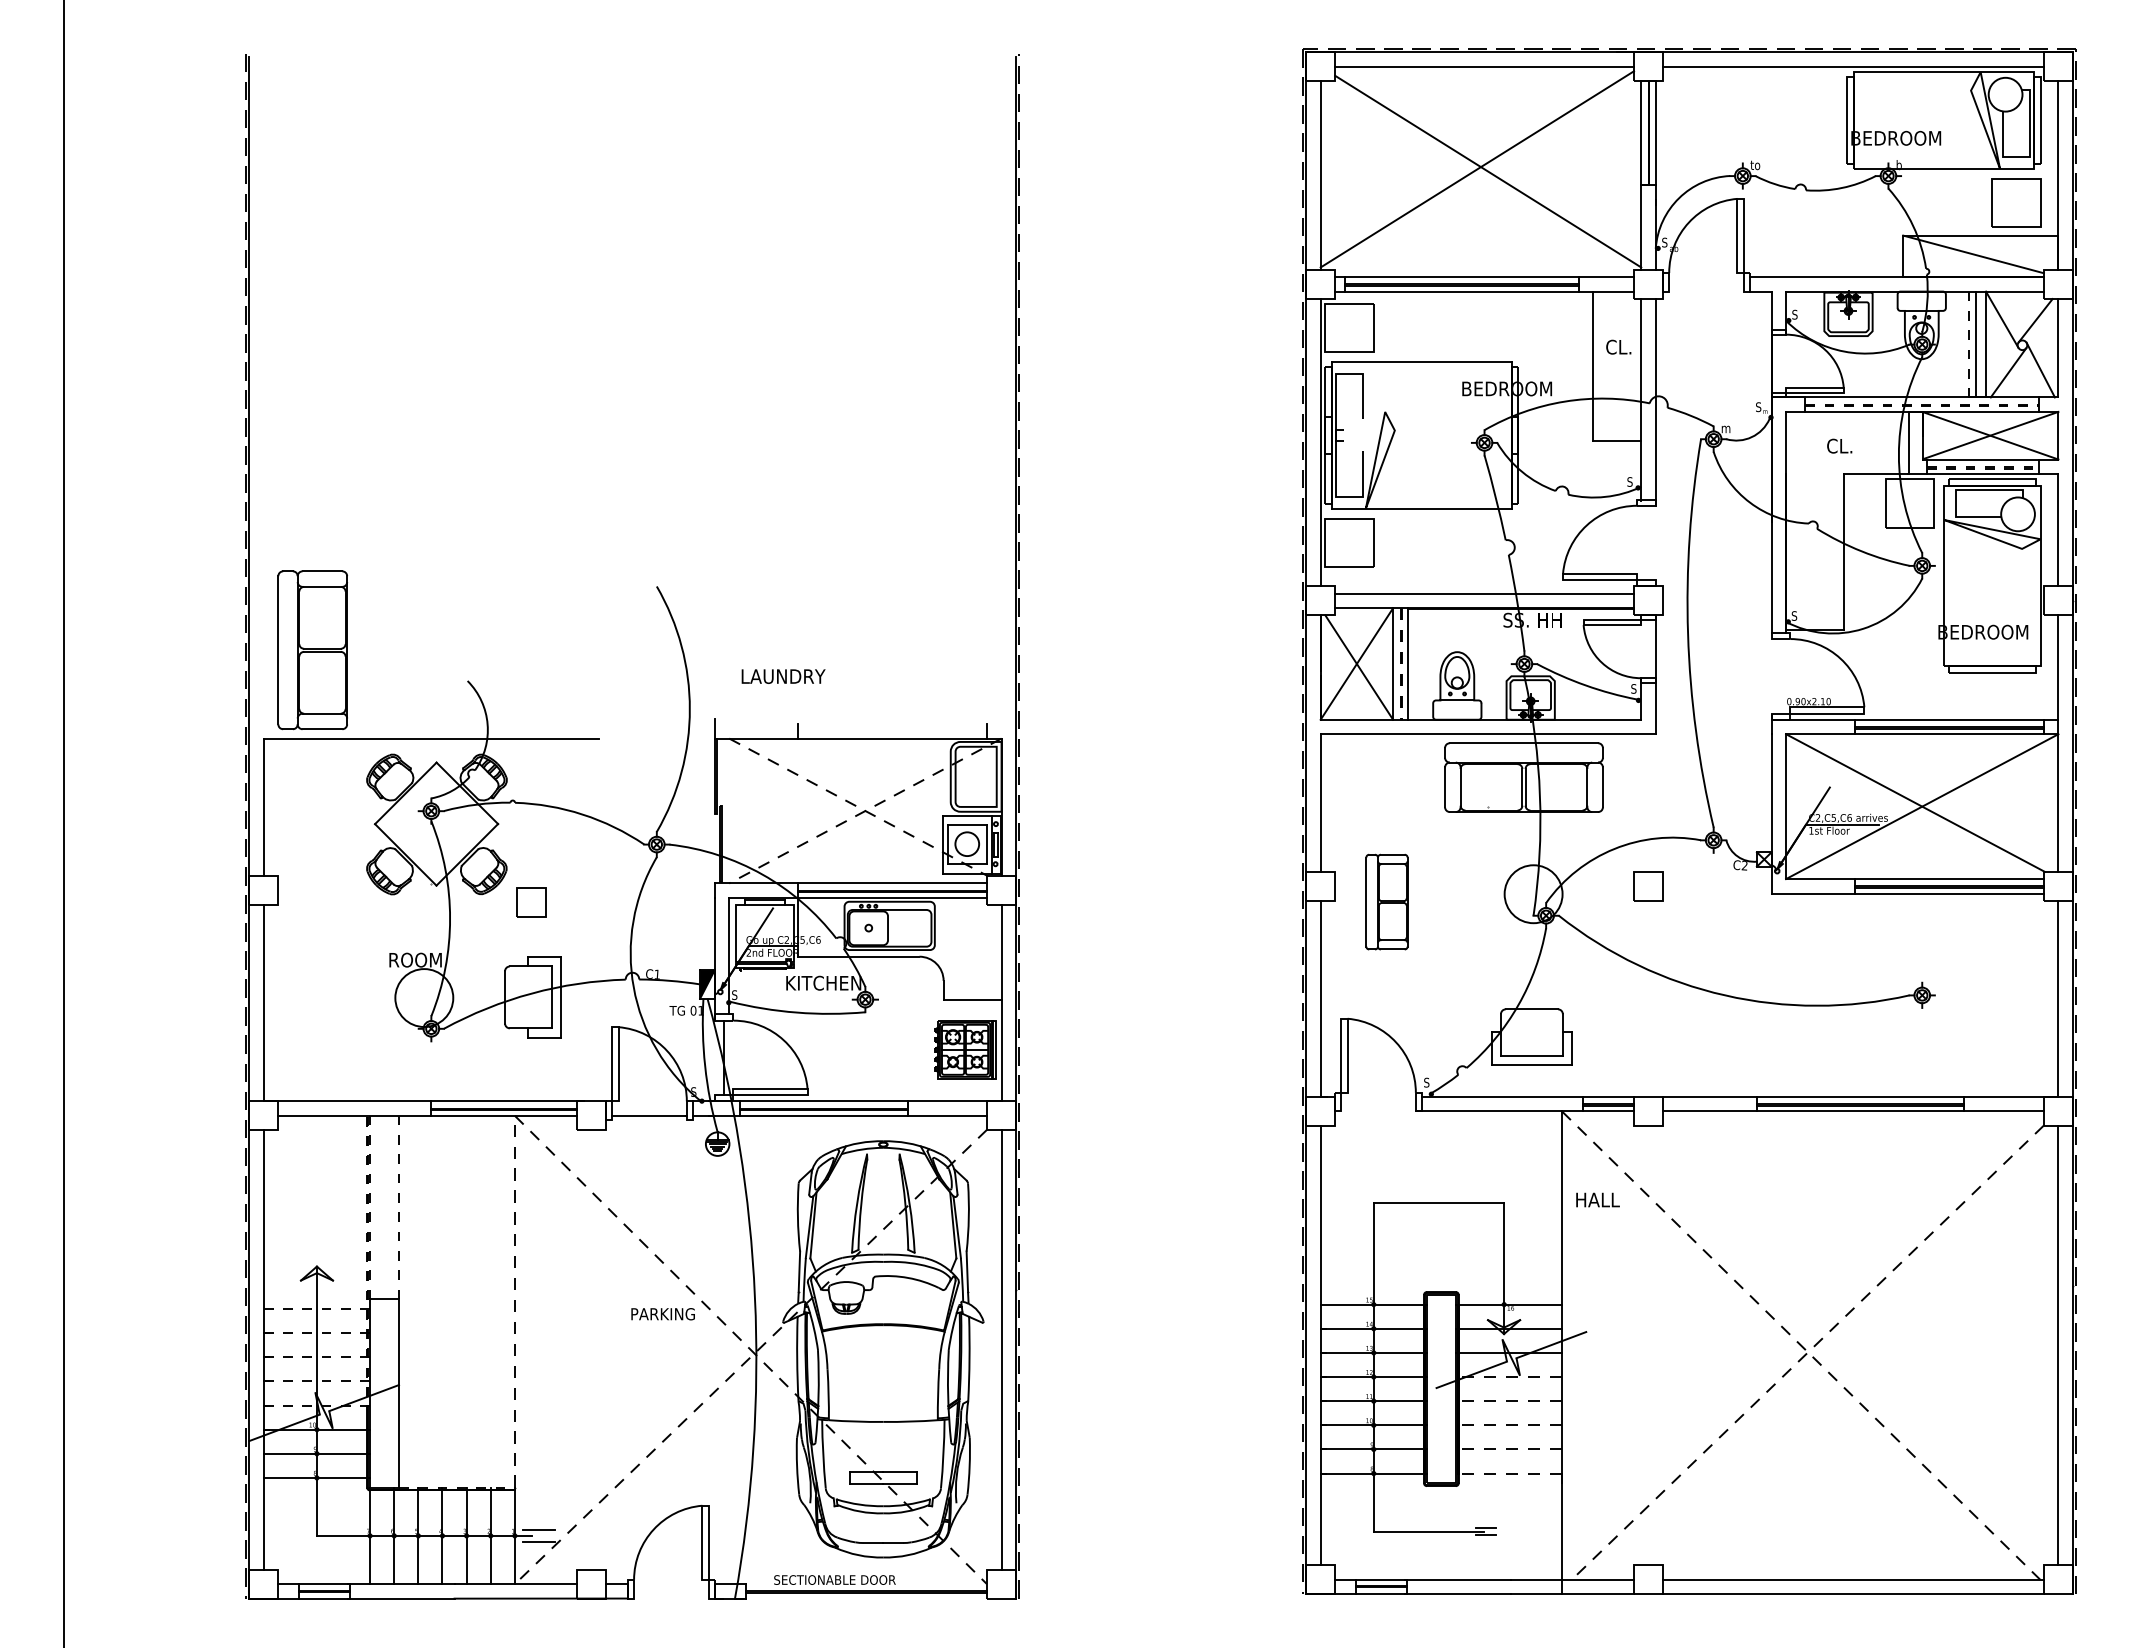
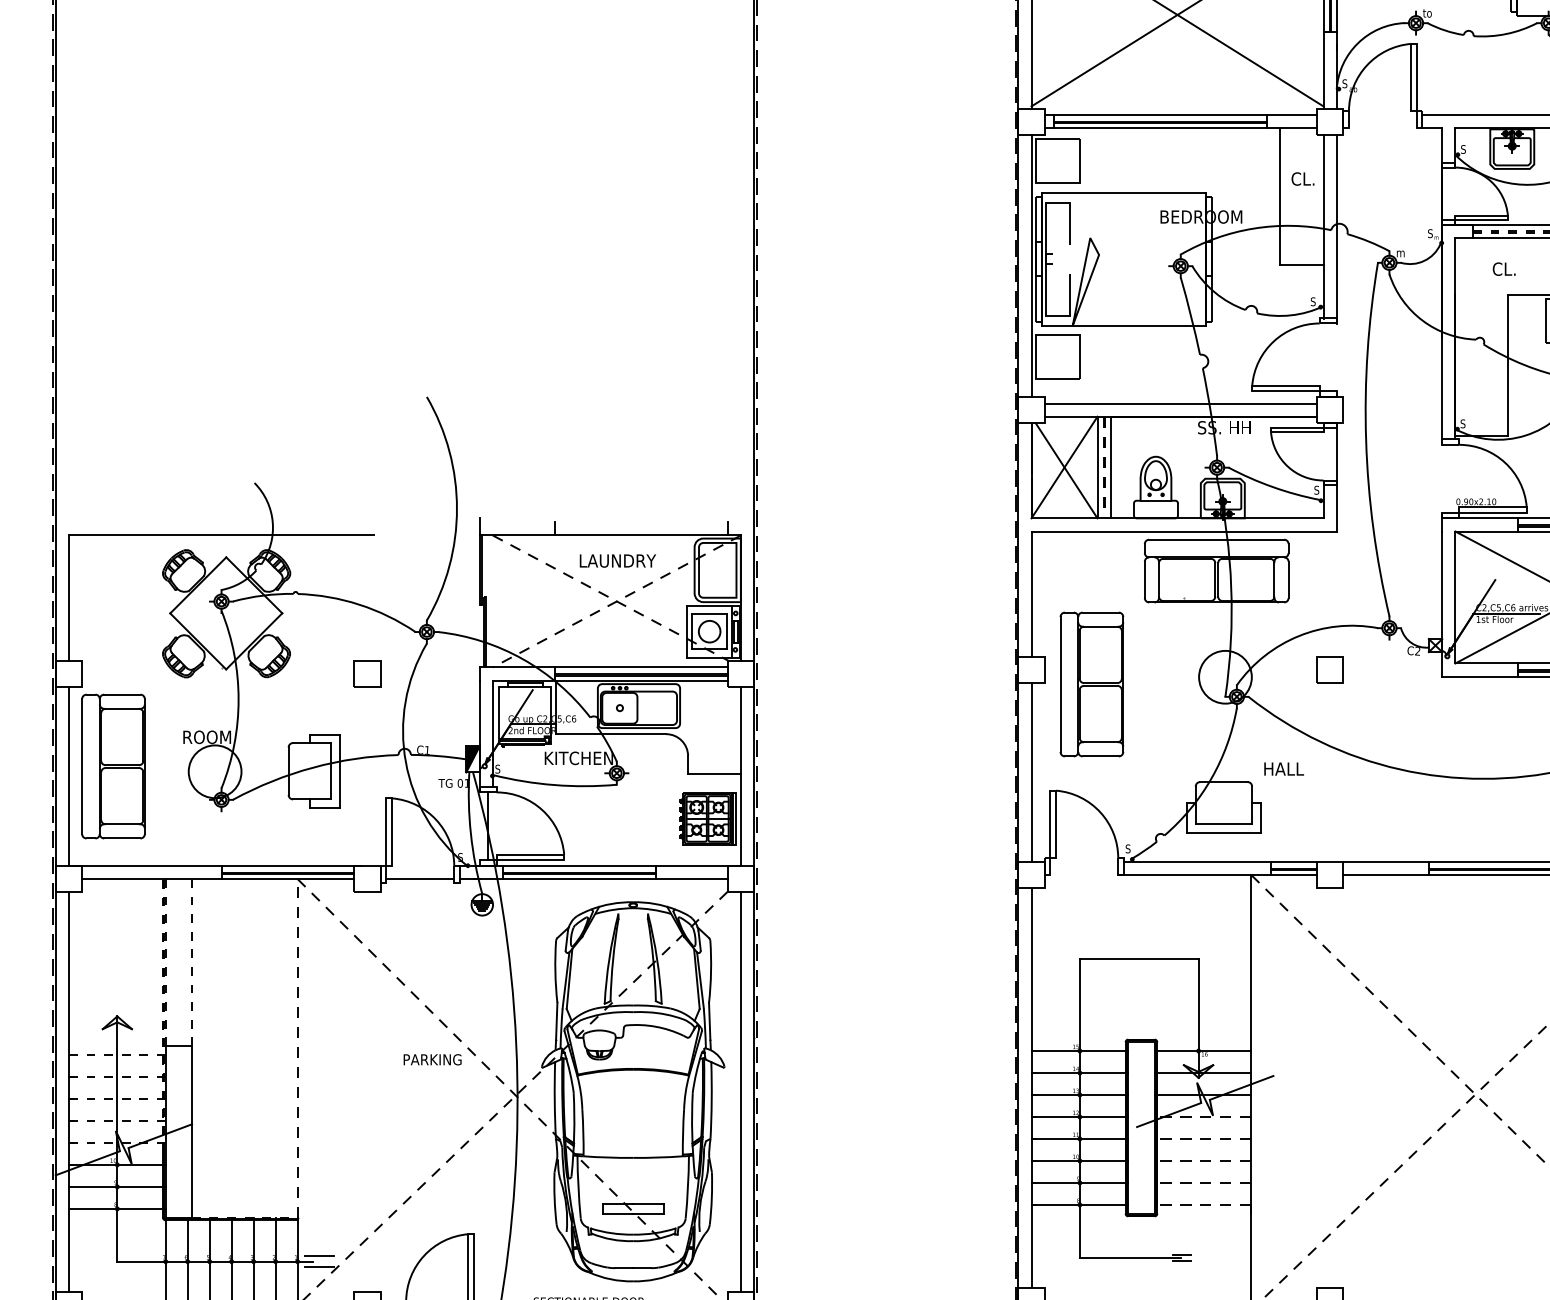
part: (312, 650) -> (113, 766), moved
text: (783, 676) -> (617, 560), moved
part: (1386, 901) -> (1091, 683), size x1.67
part: (531, 902) -> (367, 673), moved
text: (1597, 1199) -> (1283, 768), moved

